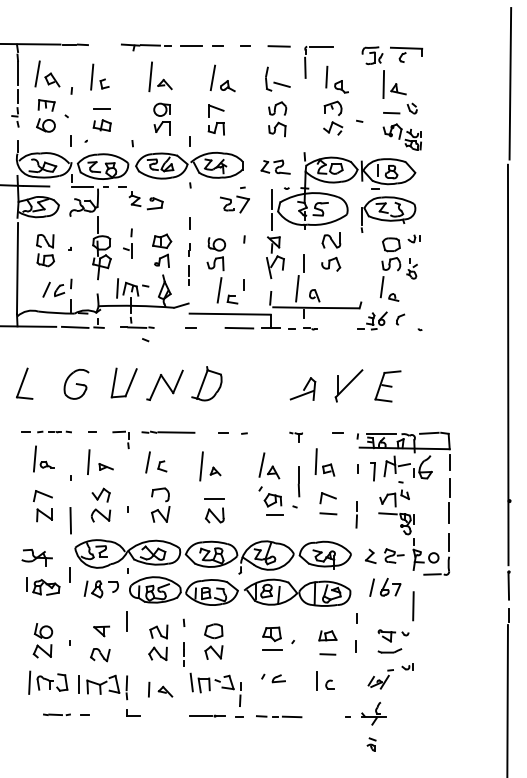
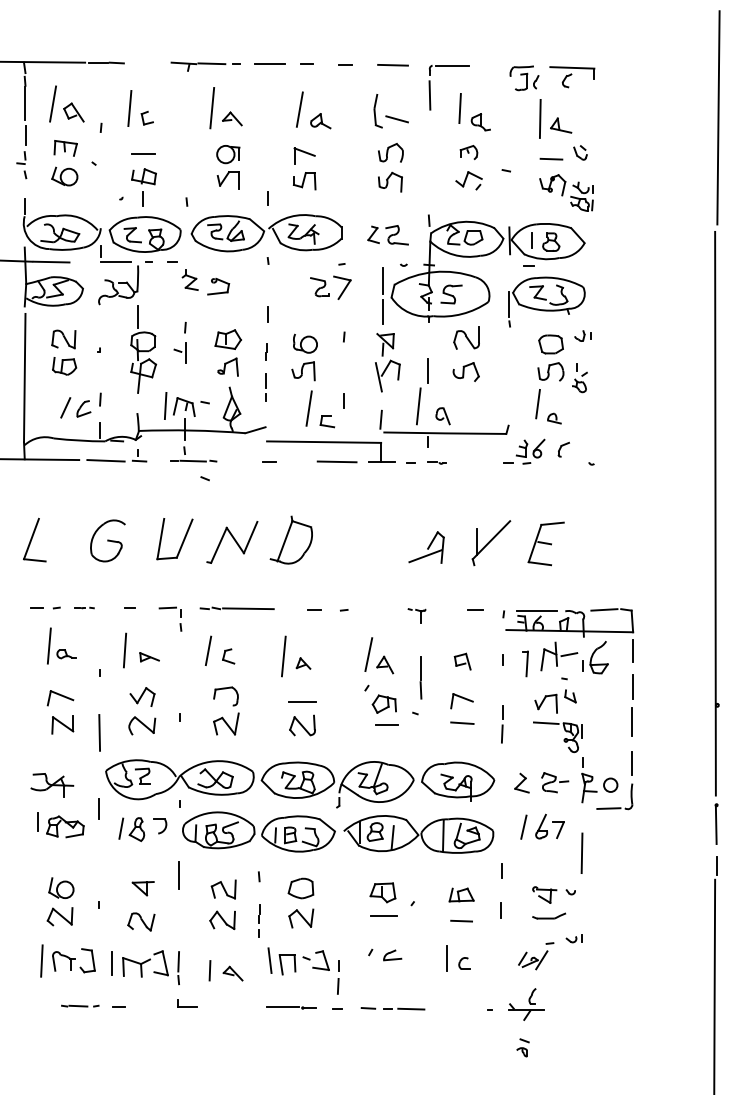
part: (332, 108) -> (468, 152), size x0.7
line: (70, 141) -> (142, 198), moved
part: (59, 431) -> (84, 607), size x0.6
line: (315, 461) -> (444, 649), removed

